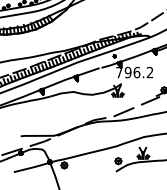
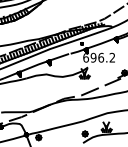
text: (119, 72) -> (86, 57), 796.2 -> 696.2

